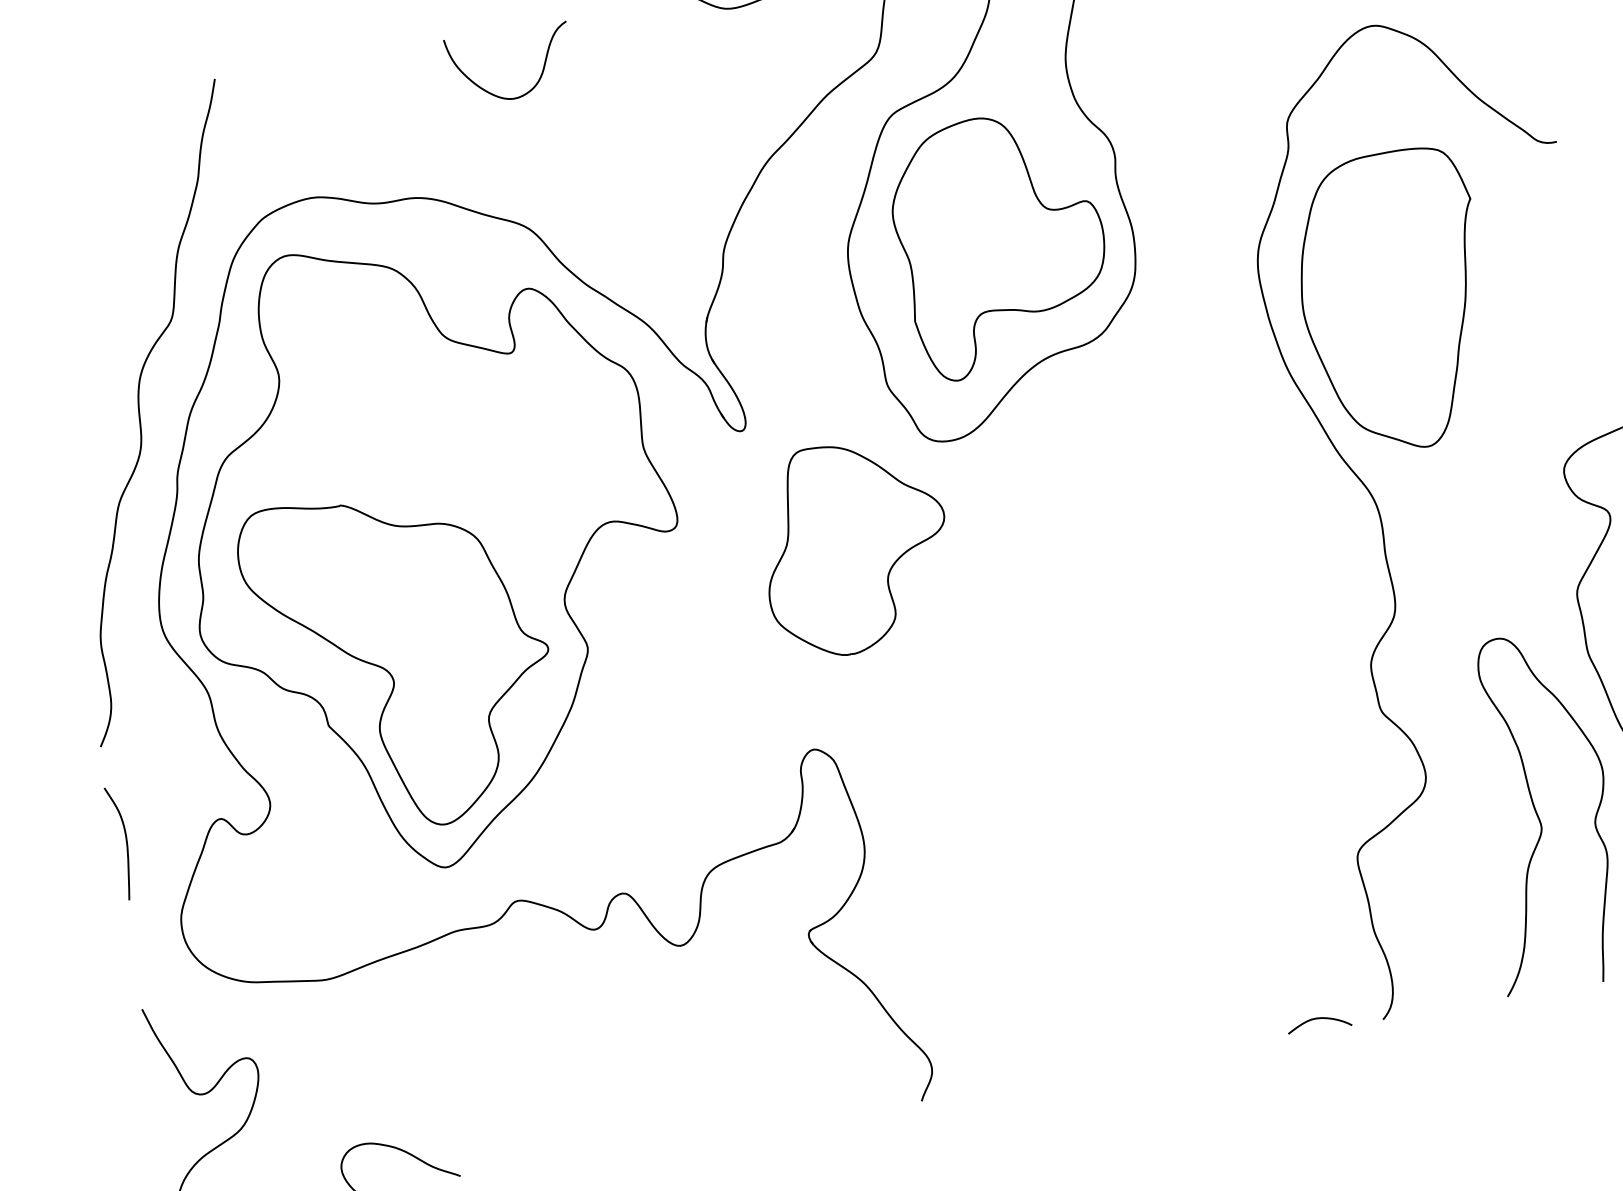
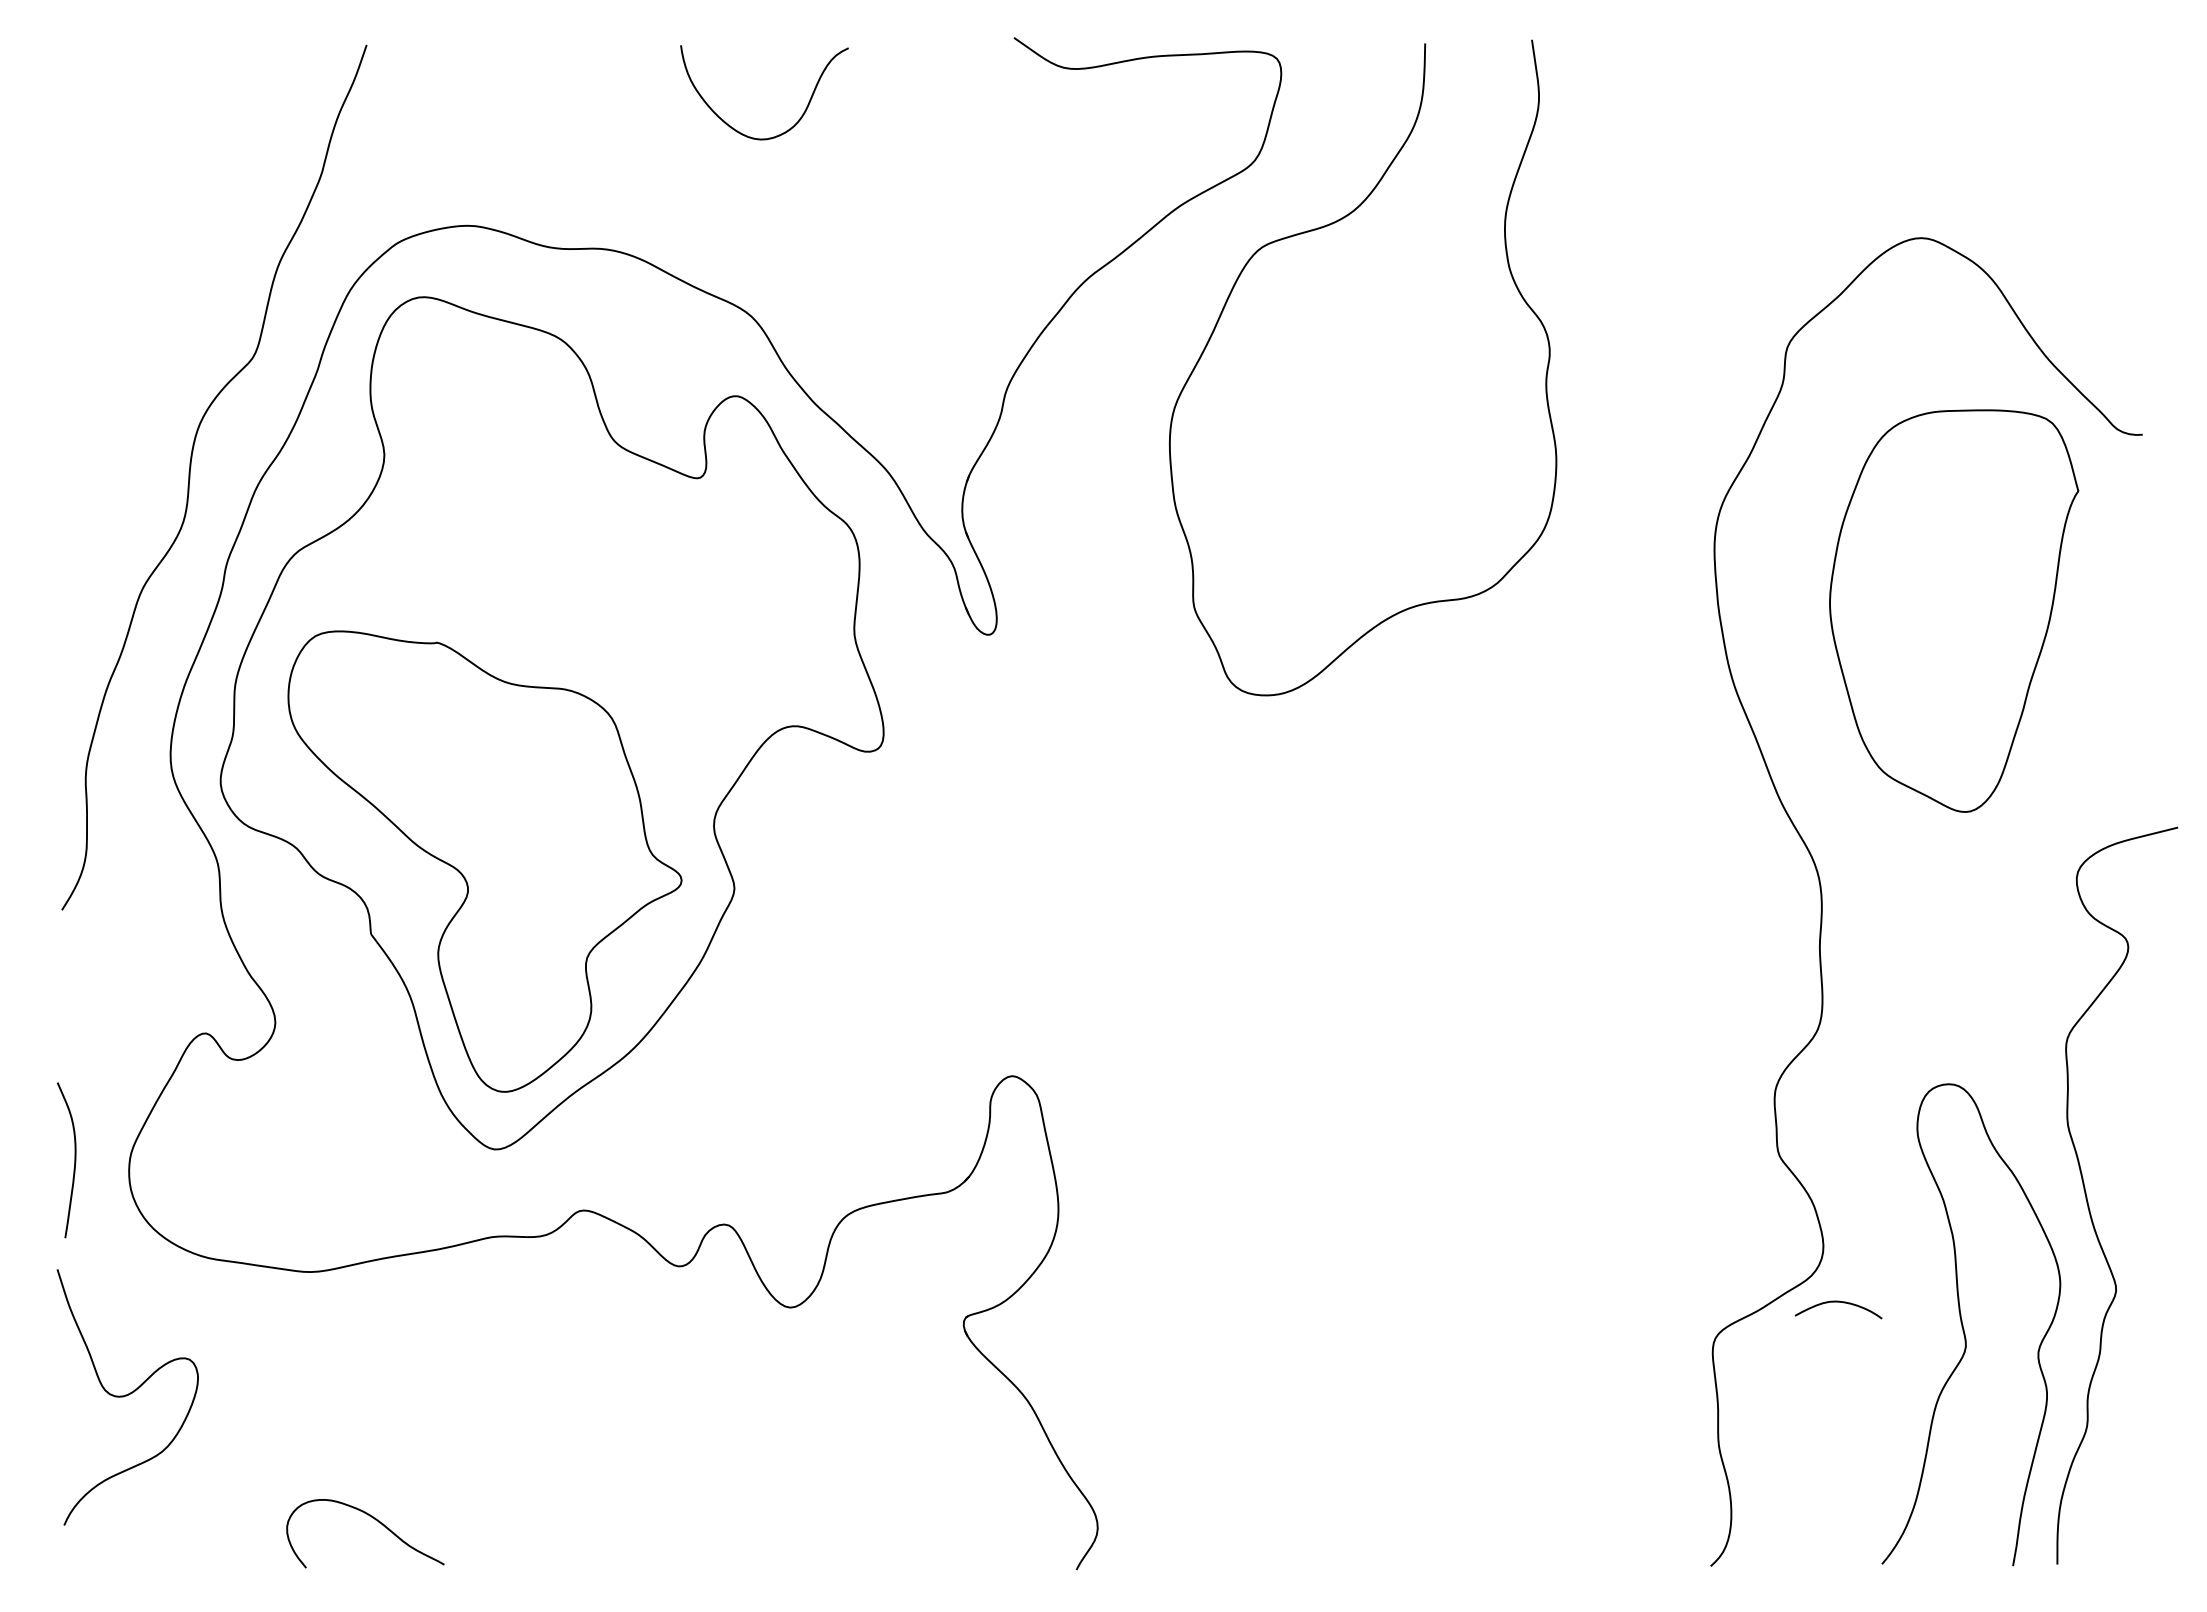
part: (1000, 243) -> (1377, 443), removed
part: (1395, 301) -> (1954, 610), moved
part: (854, 547) -> (1113, 815), removed
curve: (126, 842) -> (74, 1160), moved
curve: (1318, 1018) -> (1838, 1302), moved

